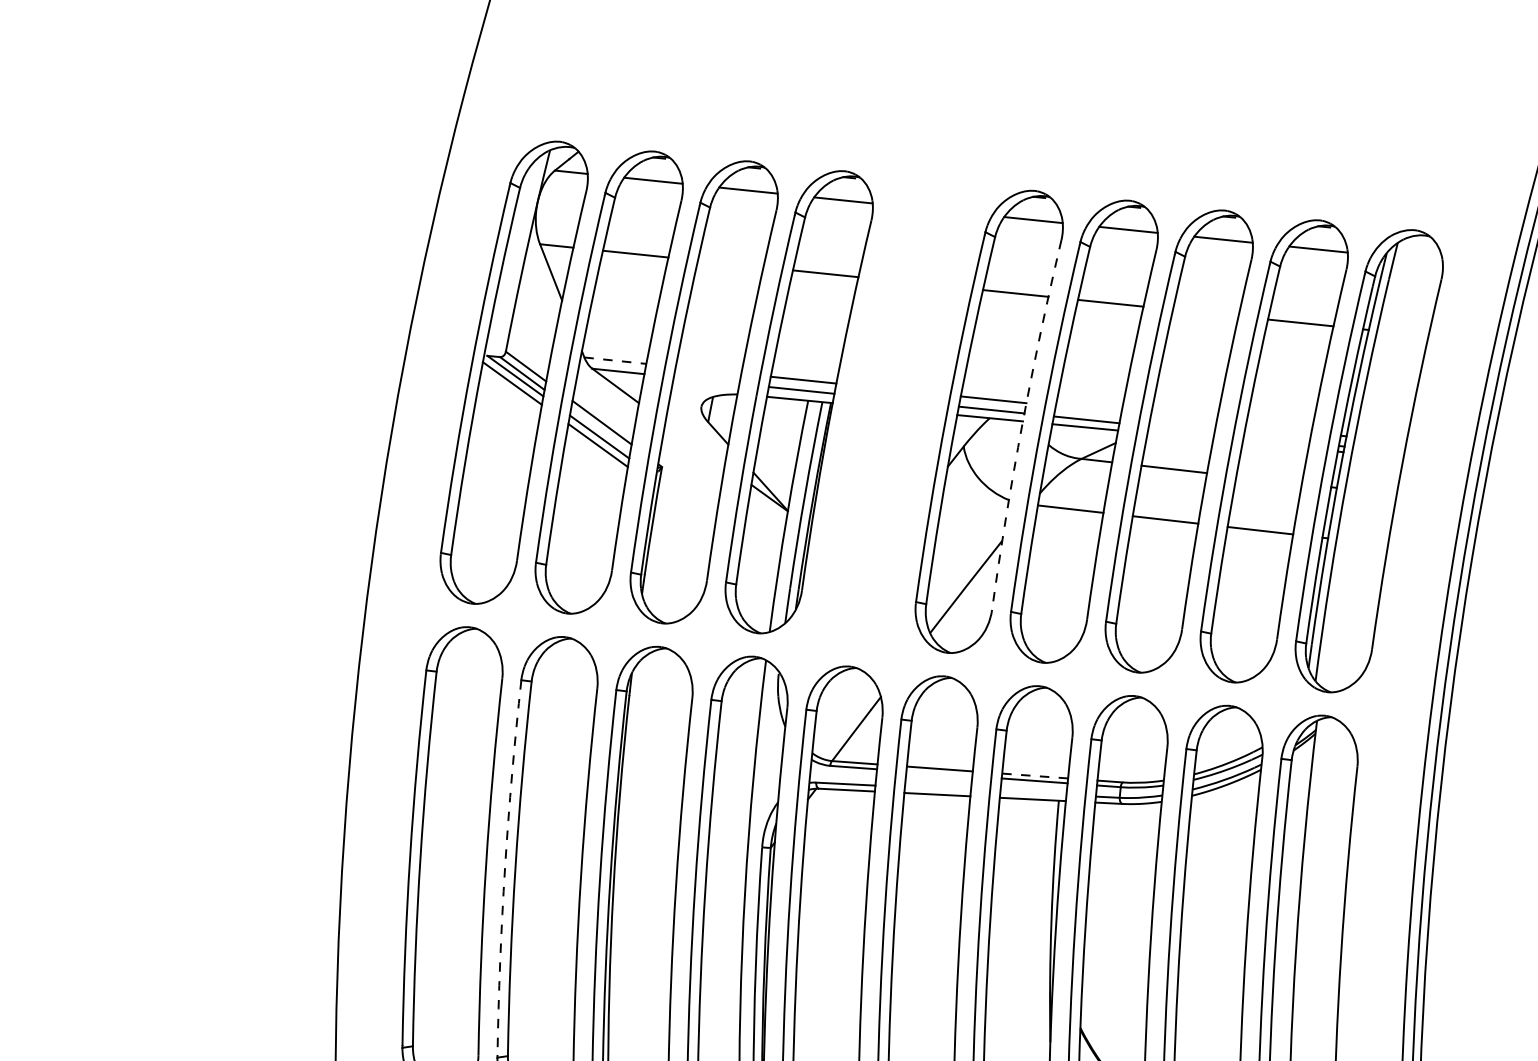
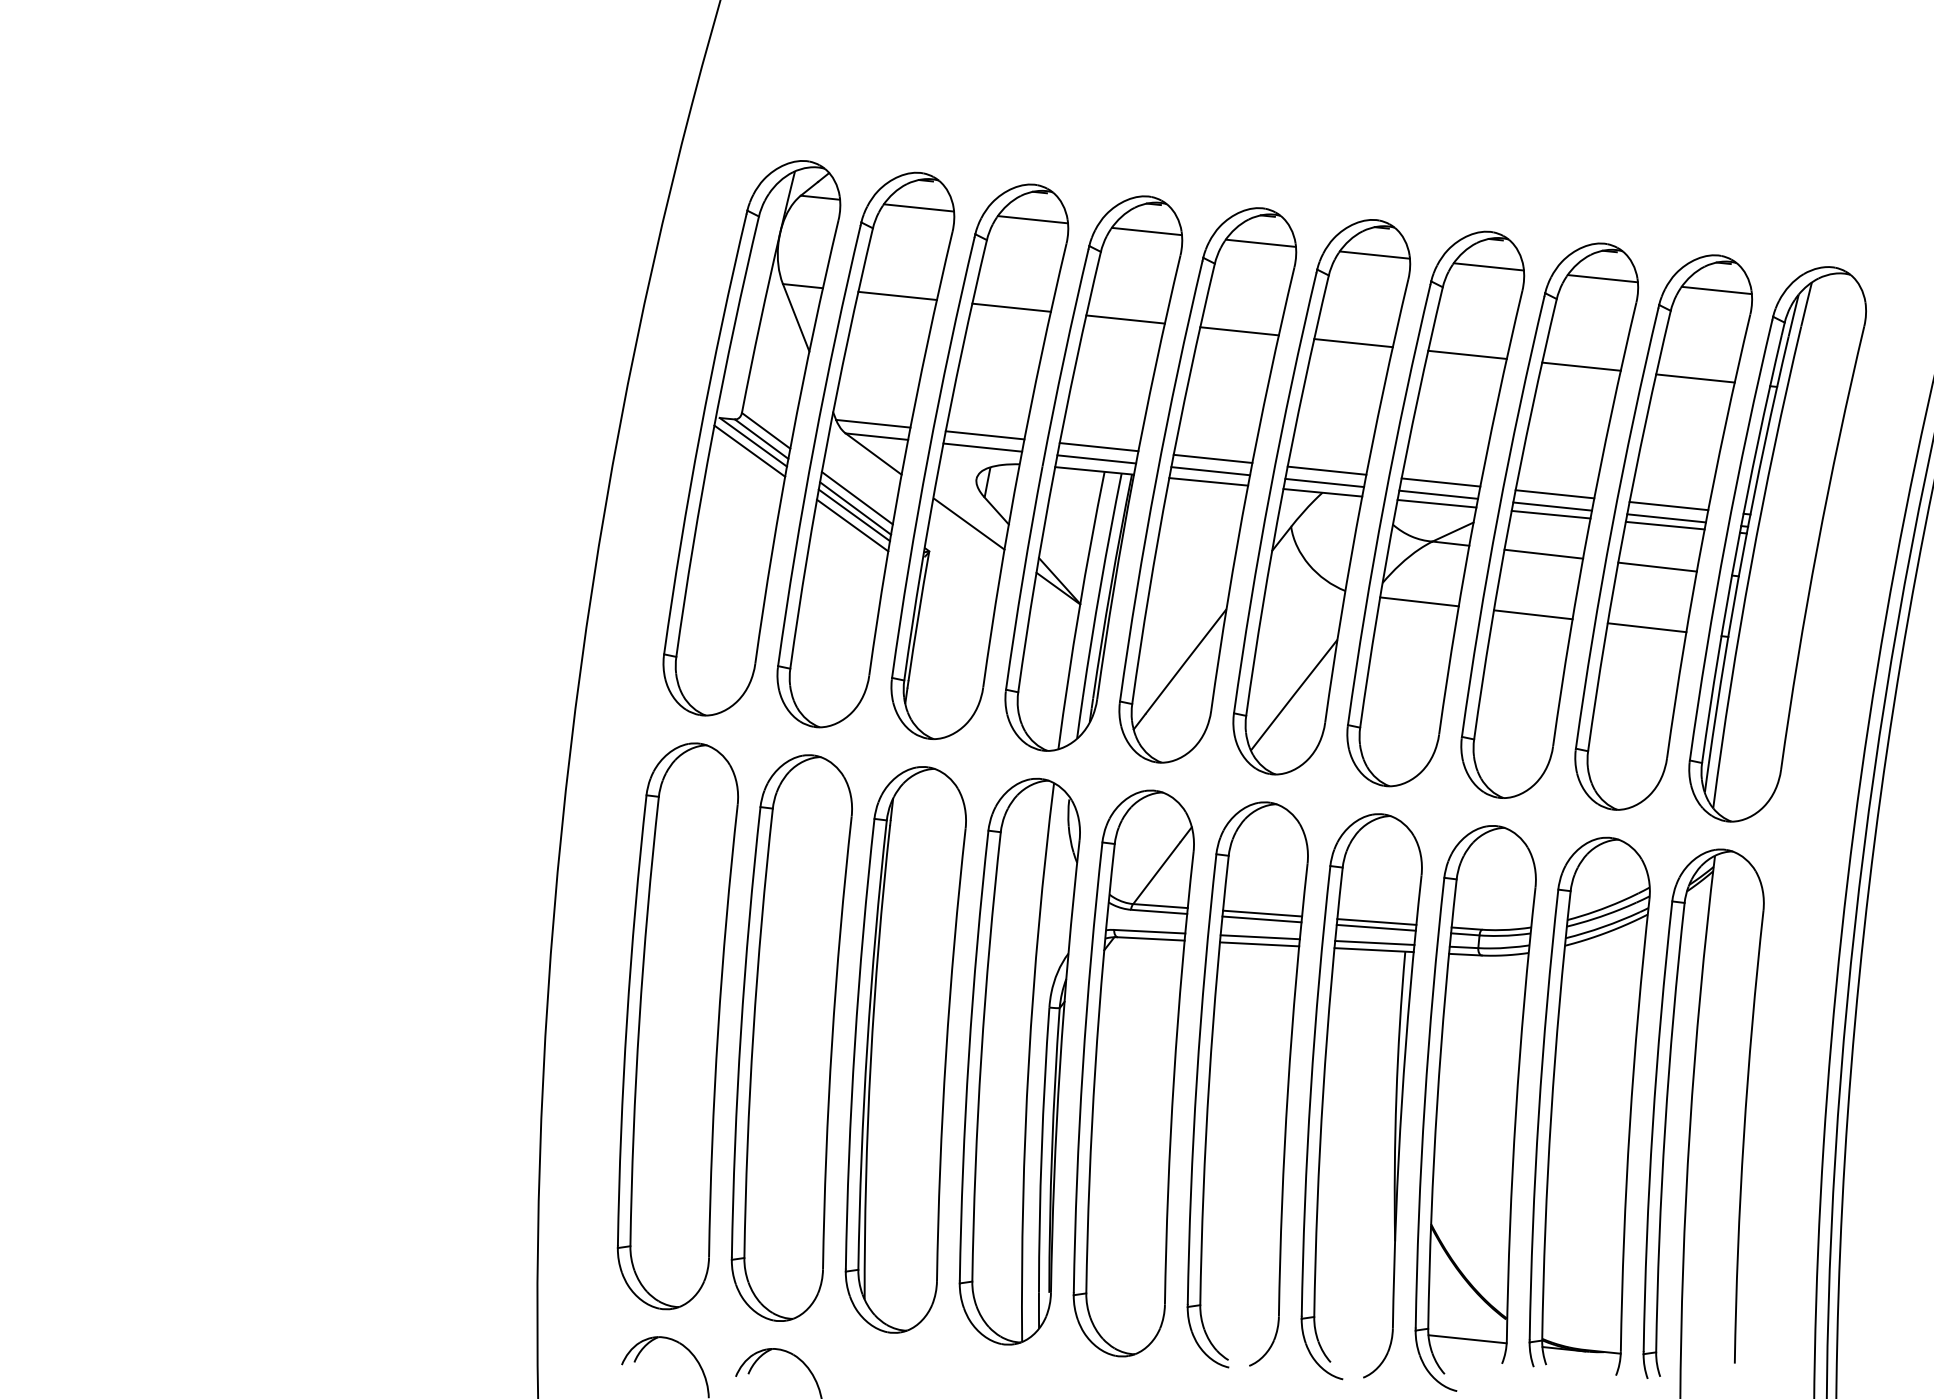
line: (730, 263) -> (1011, 307), added
line: (1205, 312) -> (1581, 366), added
line: (615, 360) -> (873, 423), dashed -> solid
line: (708, 370) -> (984, 435), added
line: (706, 380) -> (982, 447), added
line: (1088, 409) -> (1440, 482), added
part: (893, 412) -> (1207, 485), added
line: (1183, 419) -> (1554, 494), added
arc: (1022, 423) -> (1361, 499), dashed -> solid
line: (1181, 429) -> (1552, 506), added
line: (1278, 429) -> (1668, 506), added
line: (600, 431) -> (855, 508), added
line: (1179, 436) -> (1550, 514), added
line: (1276, 439) -> (1666, 518), added
line: (695, 444) -> (969, 524), added
line: (1274, 445) -> (1664, 525), added
line: (1269, 479) -> (1657, 566), added
line: (938, 773) -> (1261, 919), added
line: (1034, 775) -> (1376, 921), dashed -> solid
line: (937, 788) -> (1259, 937), added
line: (1033, 793) -> (1374, 942), added
arc: (504, 868) -> (740, 1032), dashed -> solid

